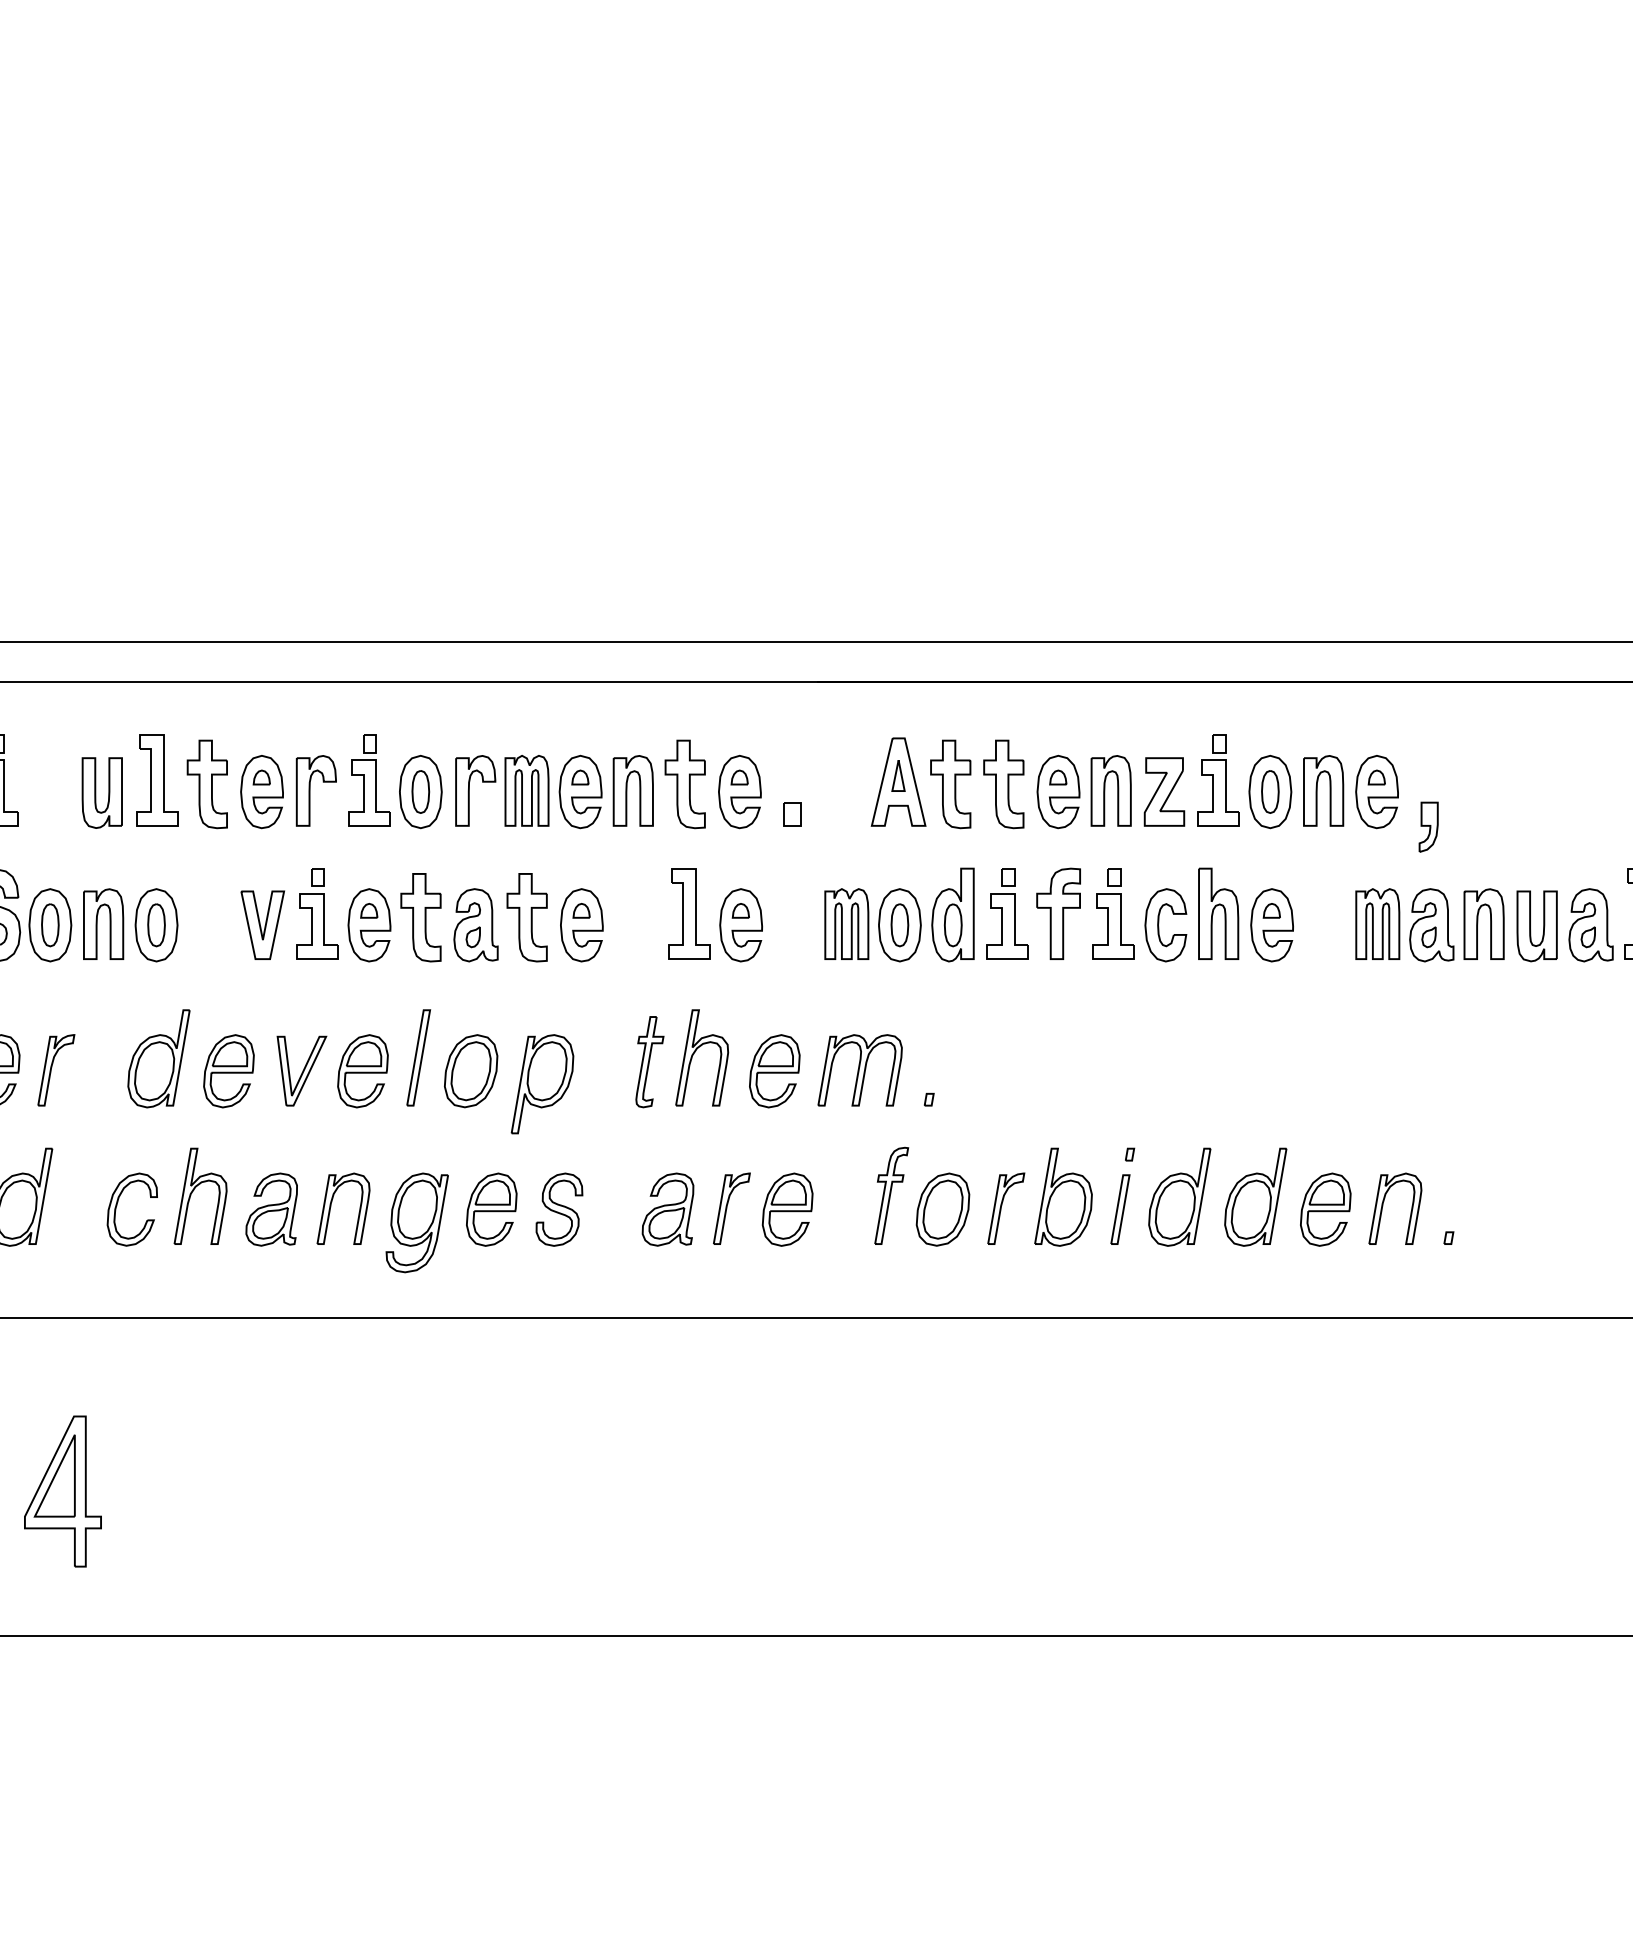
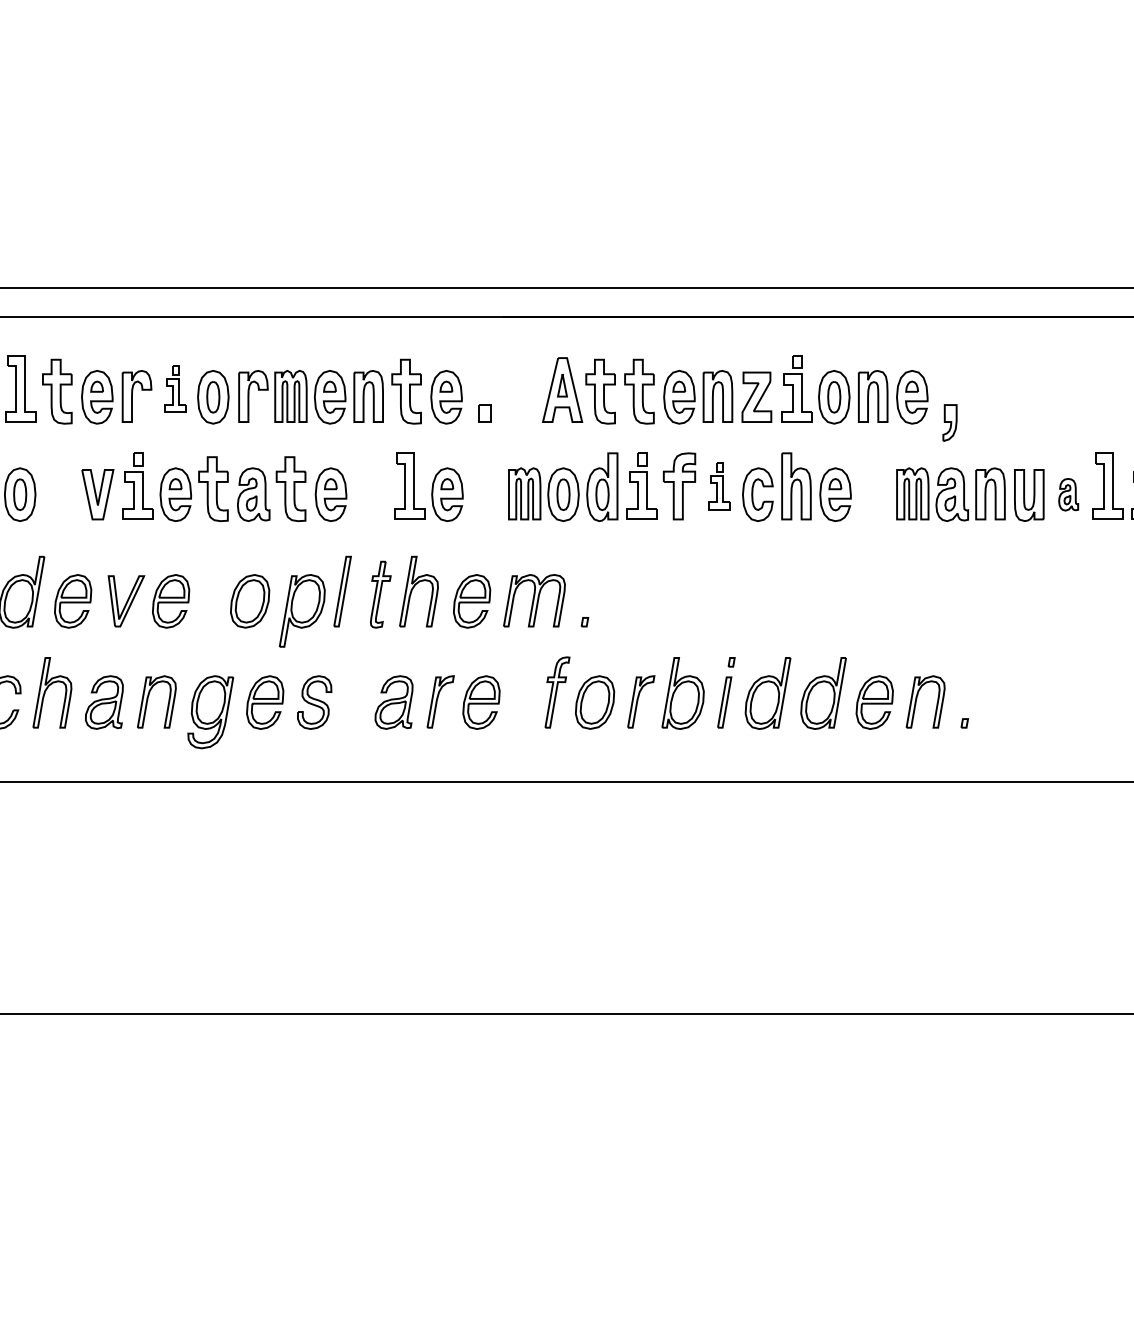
part: (369, 780) -> (175, 388), size x0.7
part: (1113, 913) -> (719, 486), size x0.7
part: (1590, 925) -> (1068, 494), size x0.6
part: (418, 1057) -> (342, 591), moved

